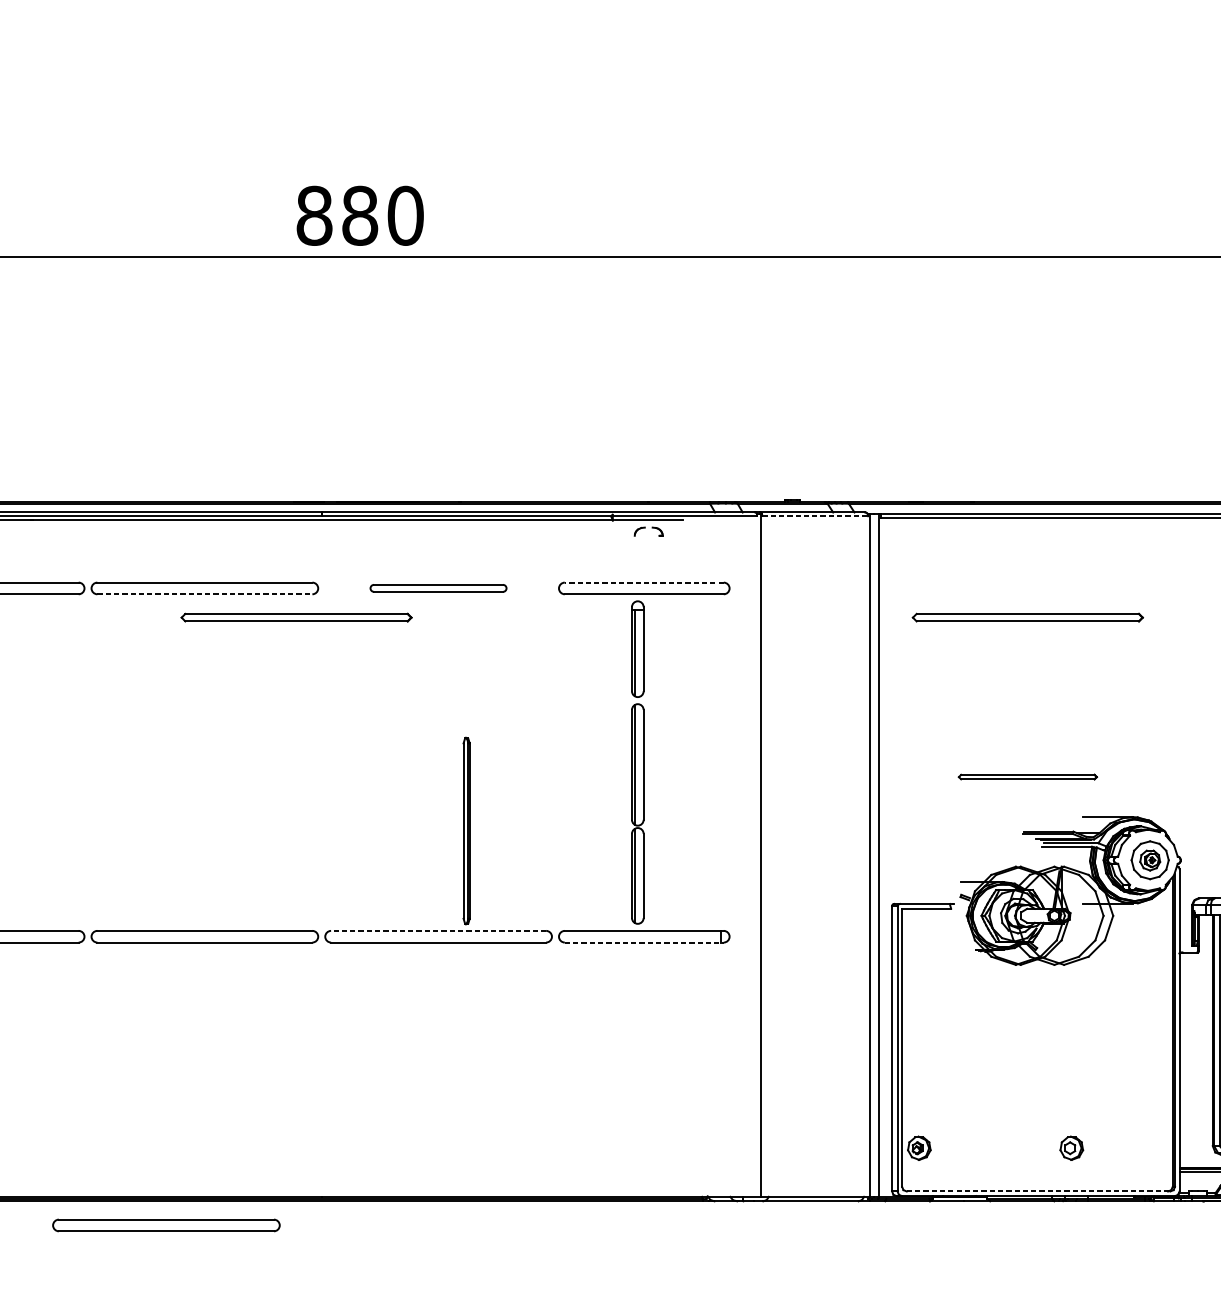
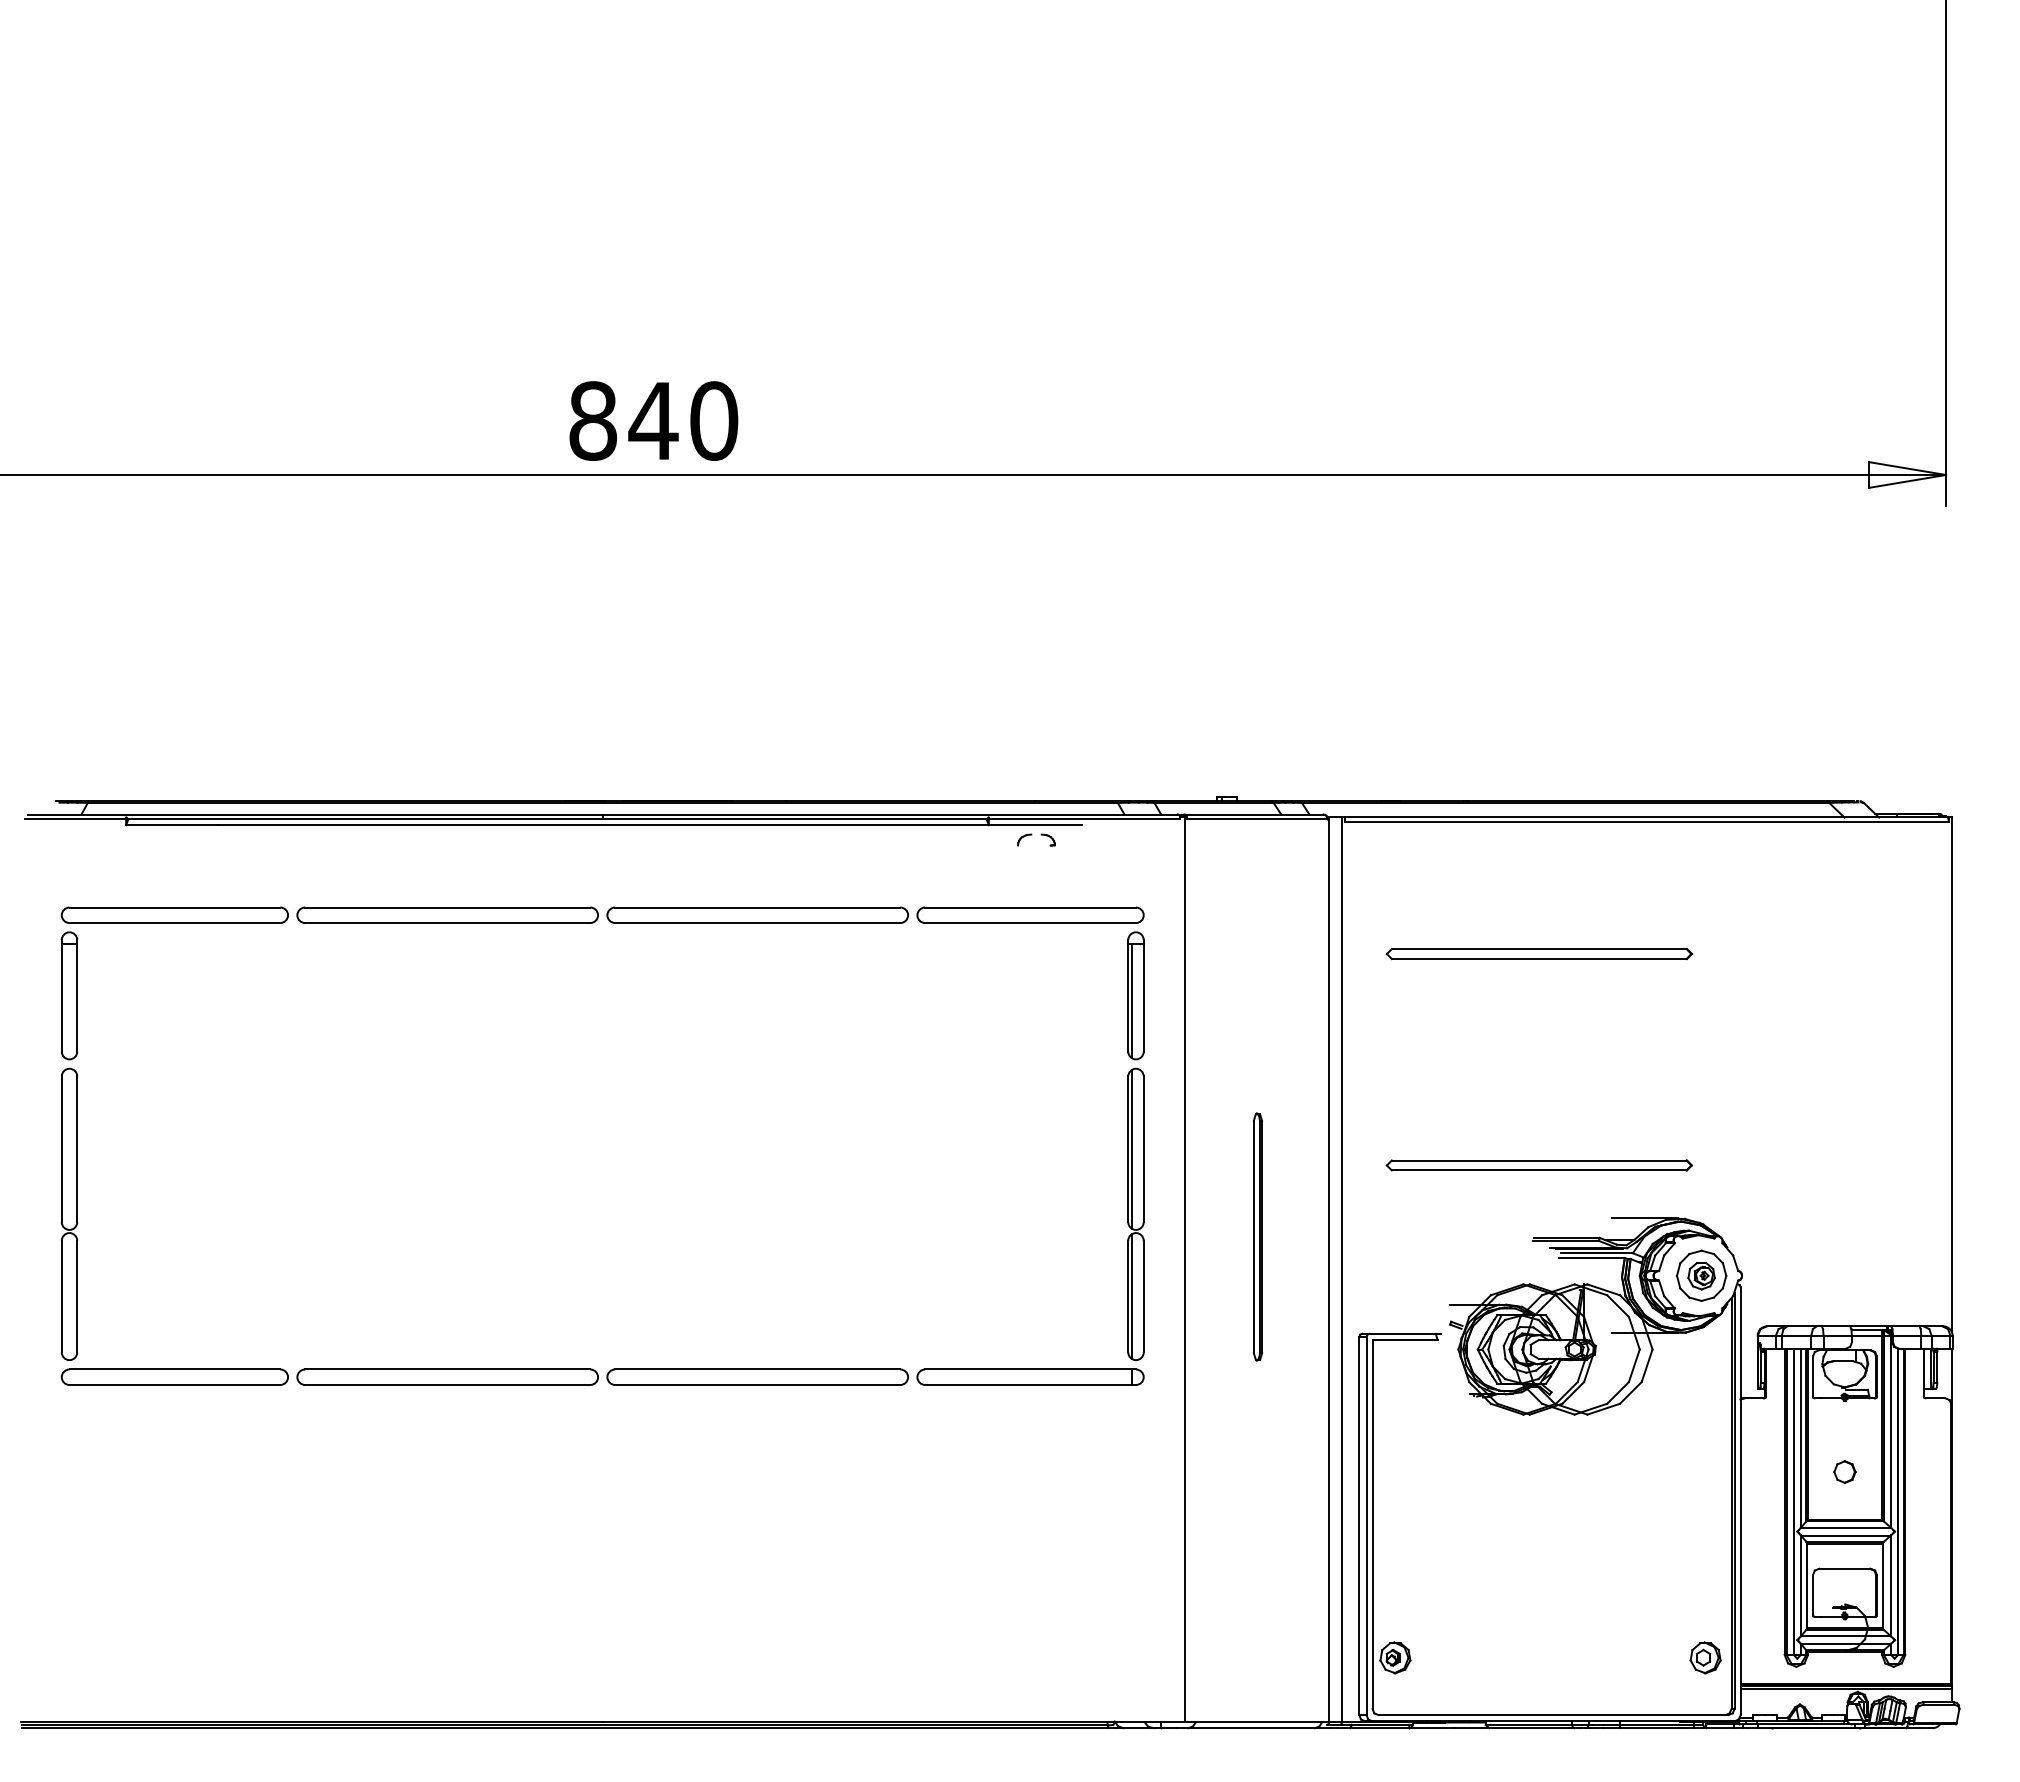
text: (360, 215) -> (653, 420), 880 -> 840
line: (815, 516) -> (1257, 819), dashed -> solid
line: (644, 582) -> (1030, 907), dashed -> solid
part: (438, 587) -> (757, 914), size x1.67
line: (204, 594) -> (447, 923), dashed -> solid
part: (295, 618) -> (568, 954), removed
part: (637, 762) -> (1135, 1145), moved
part: (1027, 777) -> (1539, 1165), size x1.67
part: (466, 830) -> (1257, 1236), moved
line: (438, 930) -> (757, 1369), dashed -> solid
line: (644, 942) -> (1031, 1384), dashed -> solid
part: (1071, 1148) -> (1705, 1657), moved
line: (1038, 1191) -> (1553, 1715), dashed -> solid
part: (166, 1224) -> (396, 1759), removed

